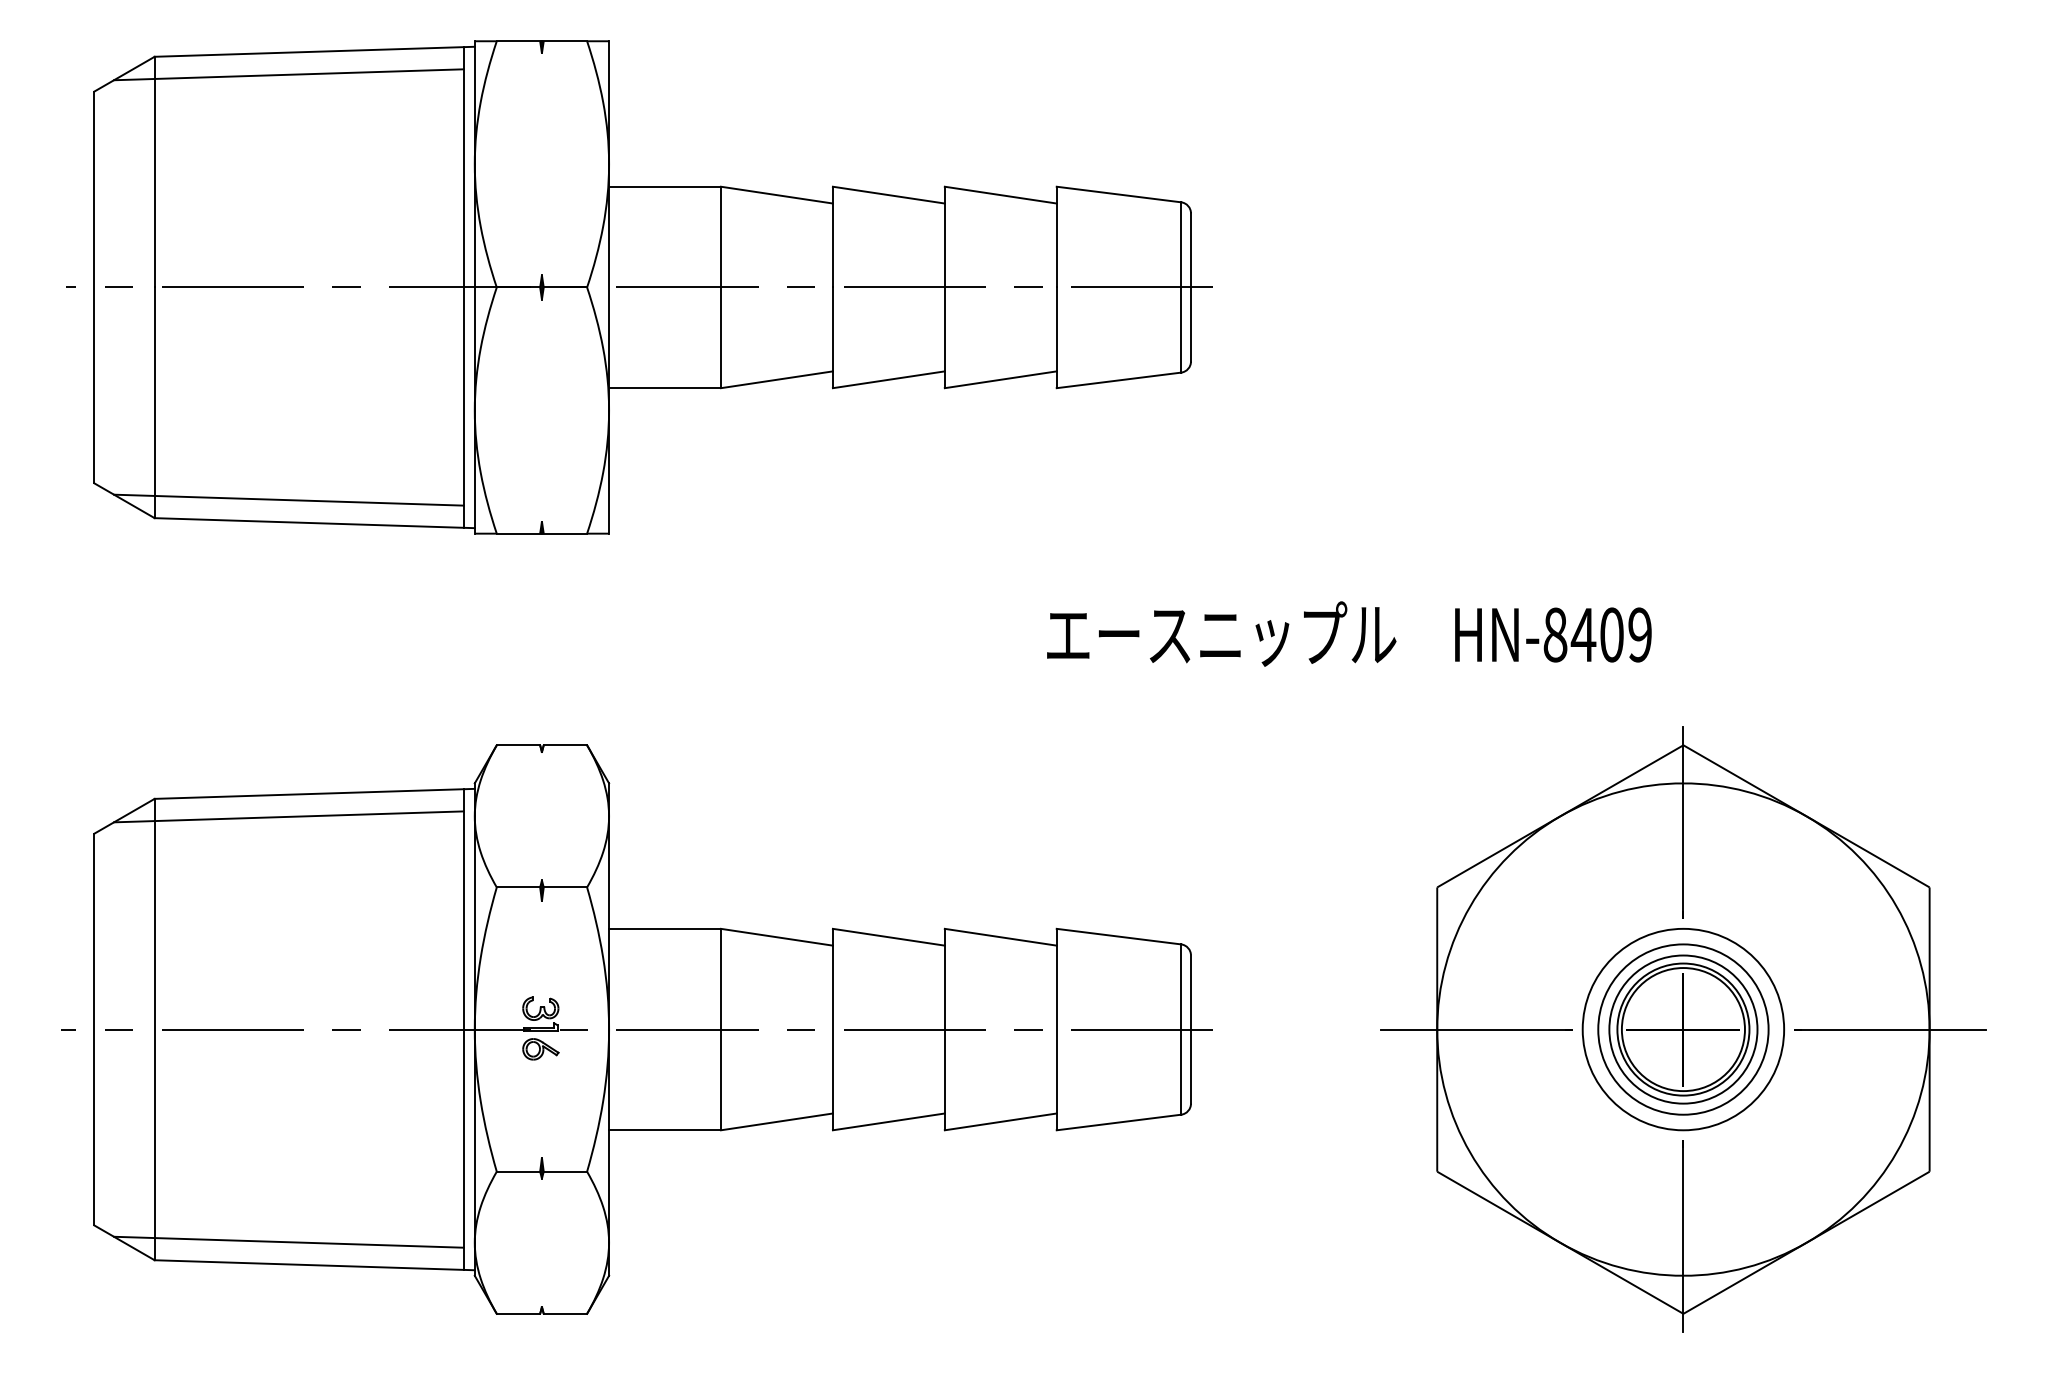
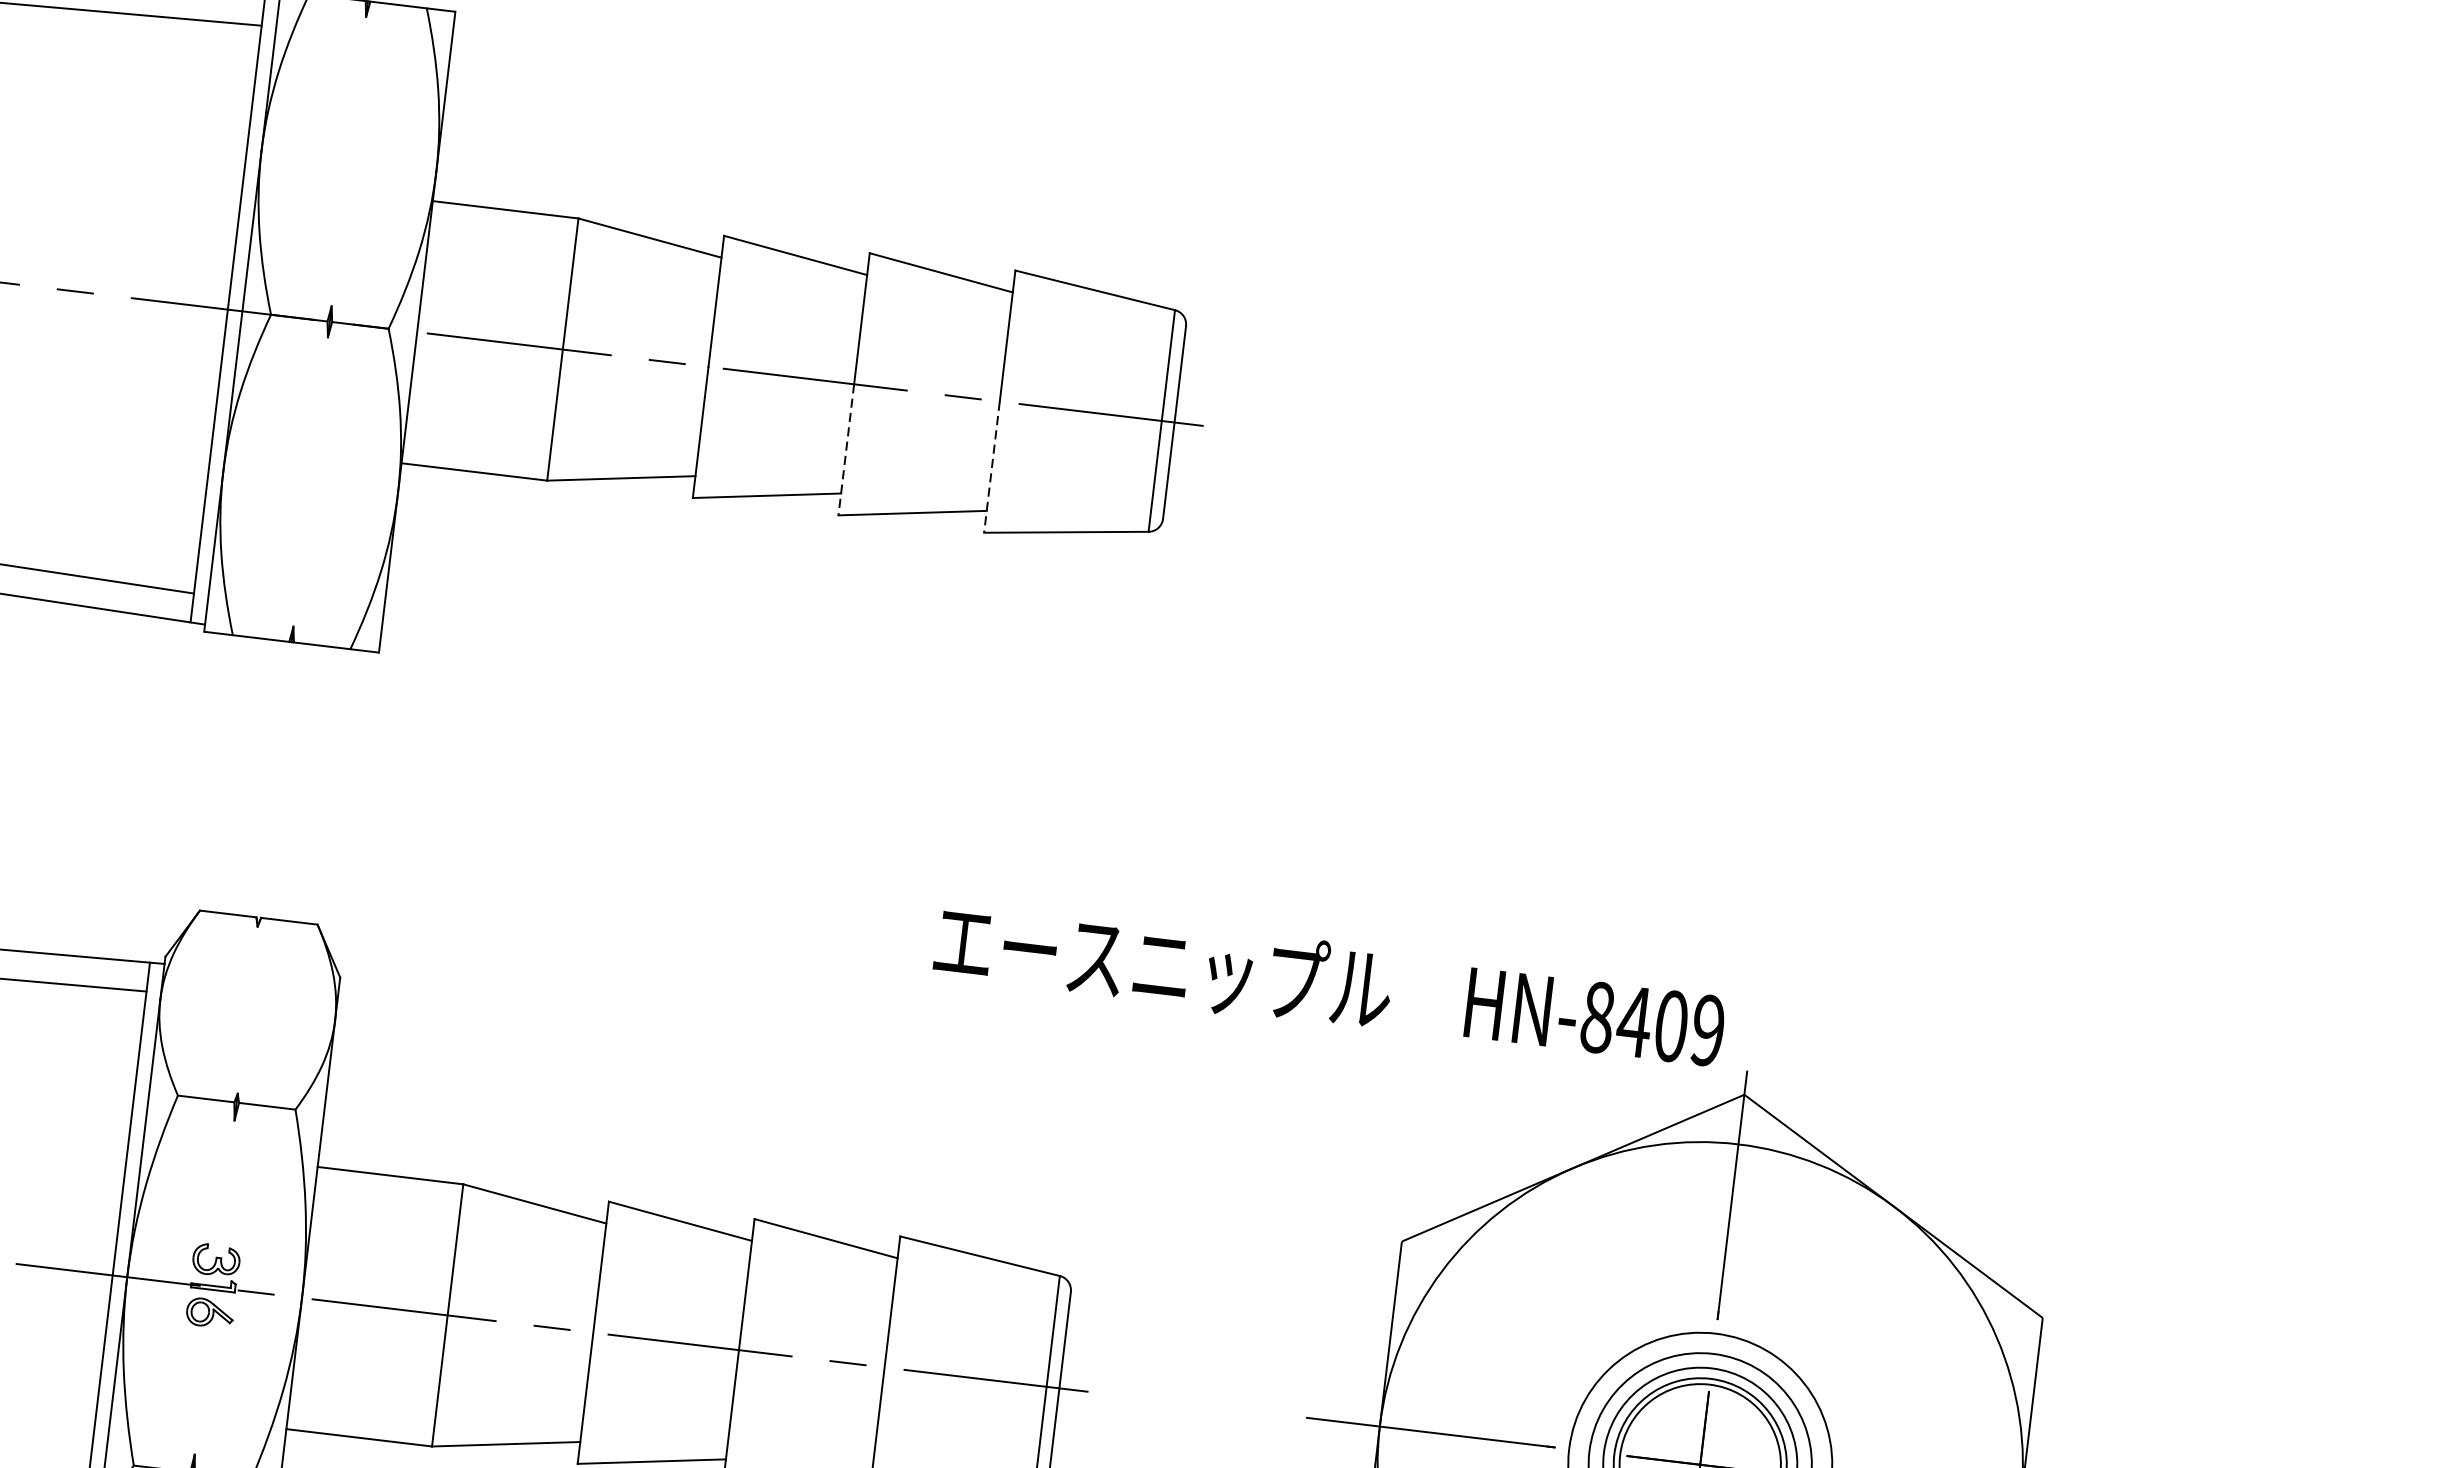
line: (944, 338) -> (845, 450), solid -> dashed
line: (1056, 338) -> (991, 468), solid -> dashed
text: (1349, 633) -> (1330, 983), moved

